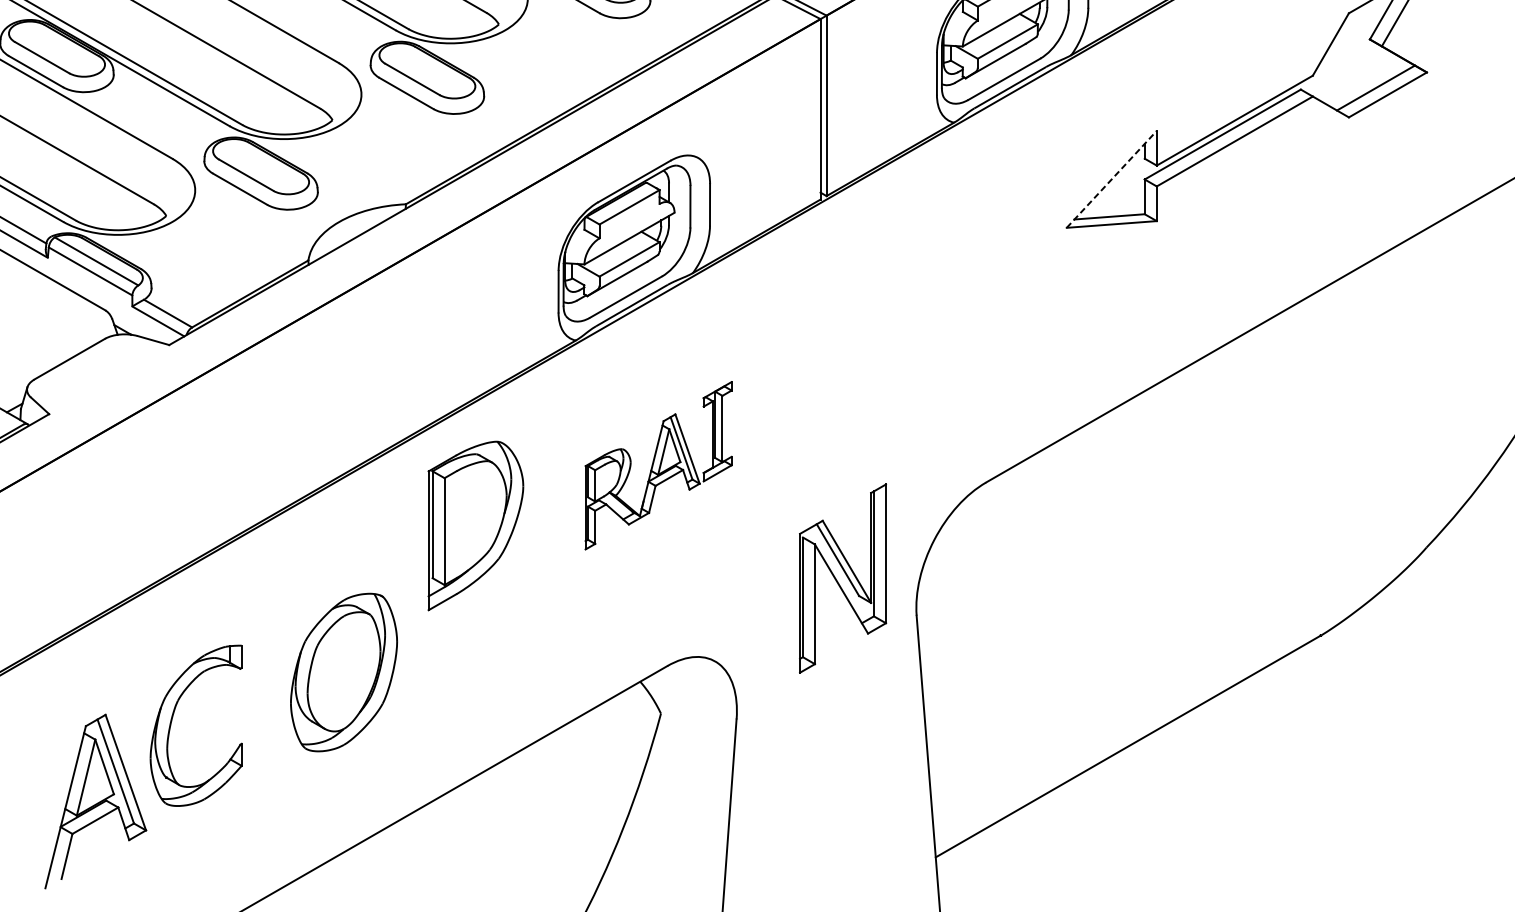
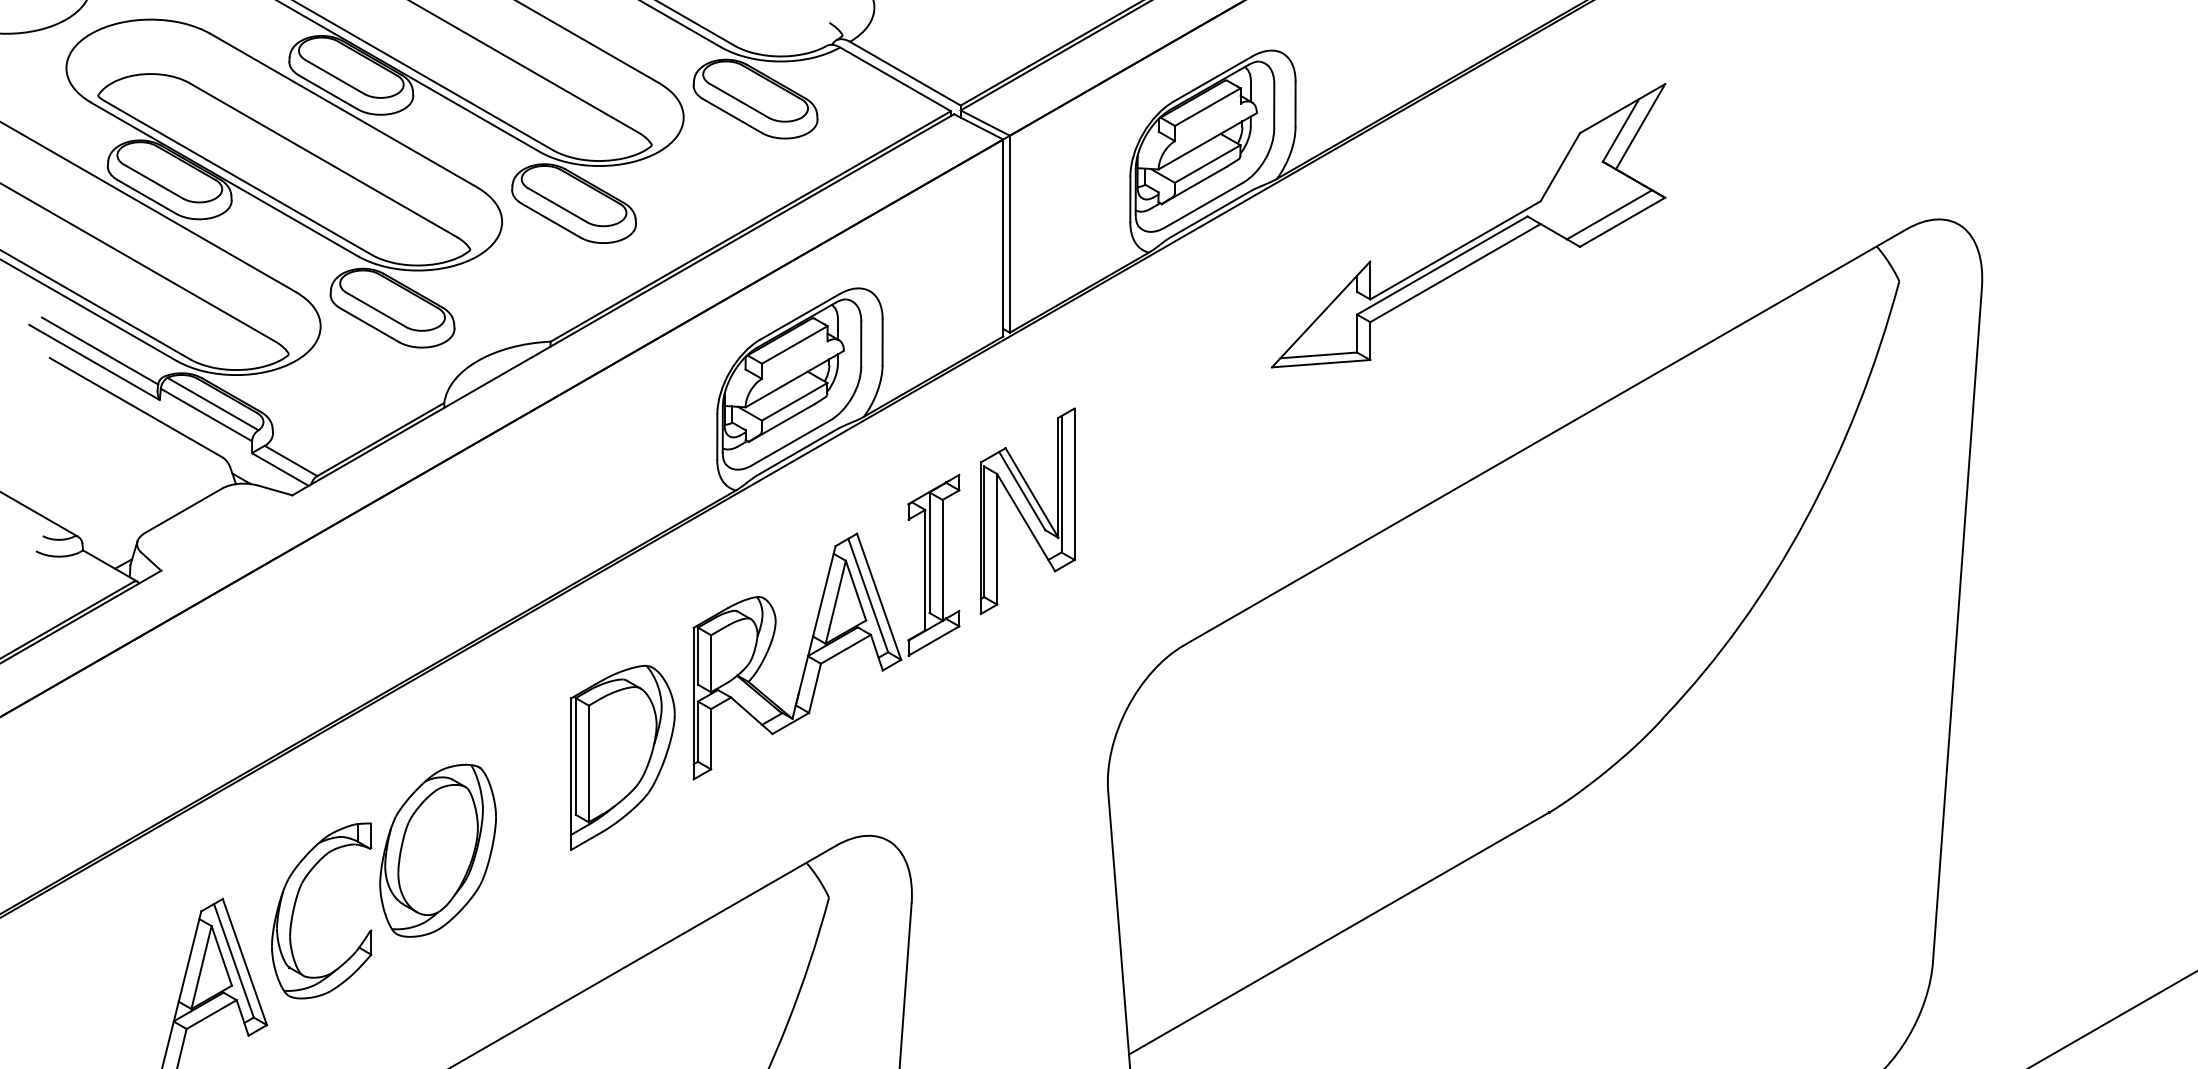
line: (1112, 179) -> (1321, 314), dashed -> solid
part: (658, 465) -> (826, 626), size x1.67
part: (475, 525) -> (622, 757), moved
part: (842, 578) -> (1027, 511), moved
part: (343, 672) -> (437, 850), moved

